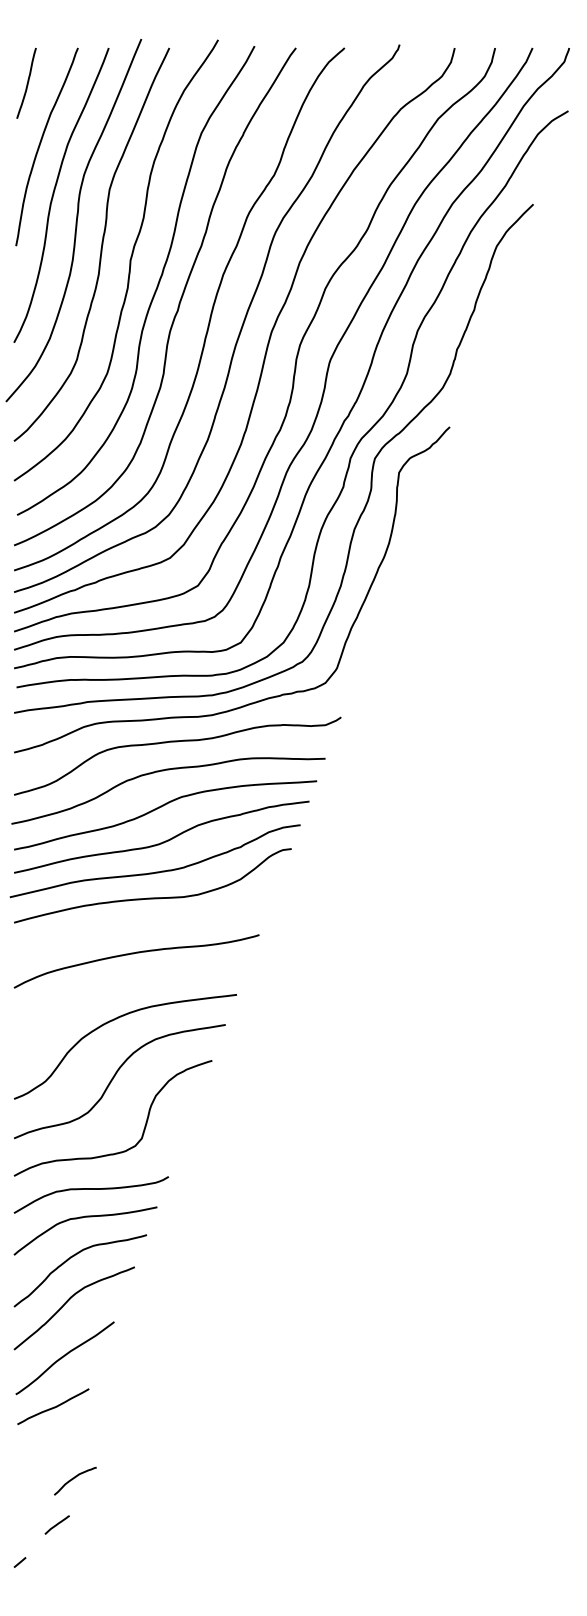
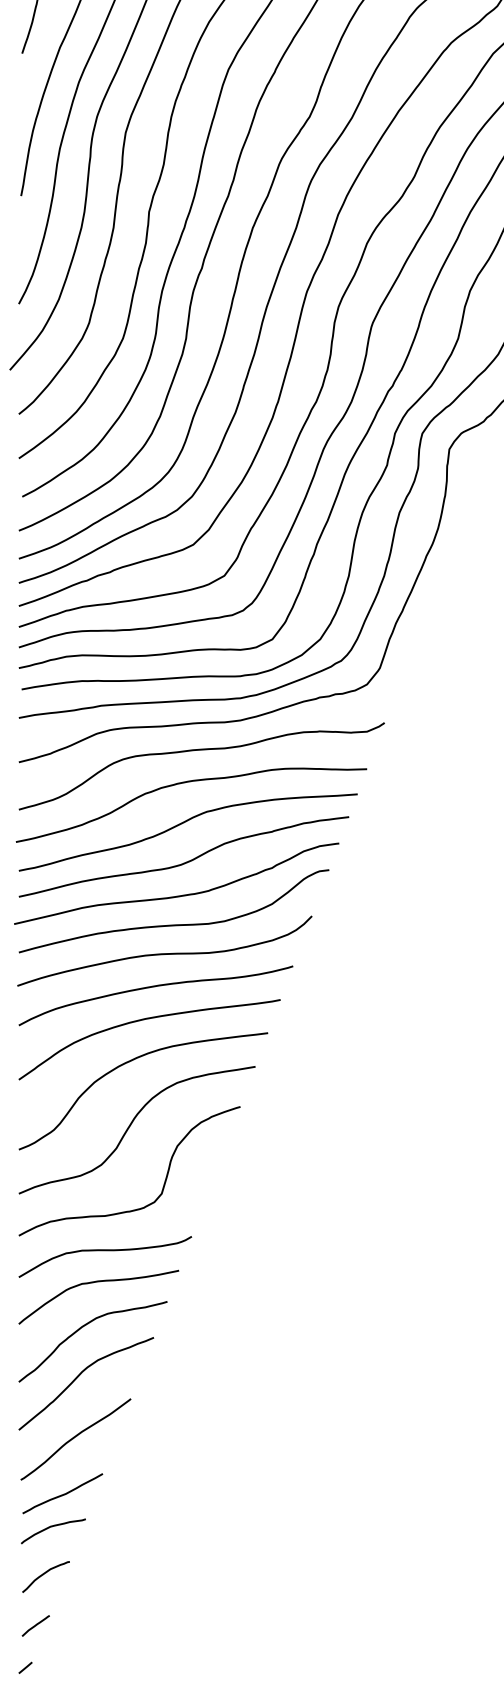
curve: (144, 923) -> (164, 953), added
curve: (126, 983) -> (144, 1020), added
curve: (42, 1437) -> (50, 1528), added
curve: (75, 1478) -> (46, 1573), moved
line: (56, 1524) -> (34, 1625), moved

